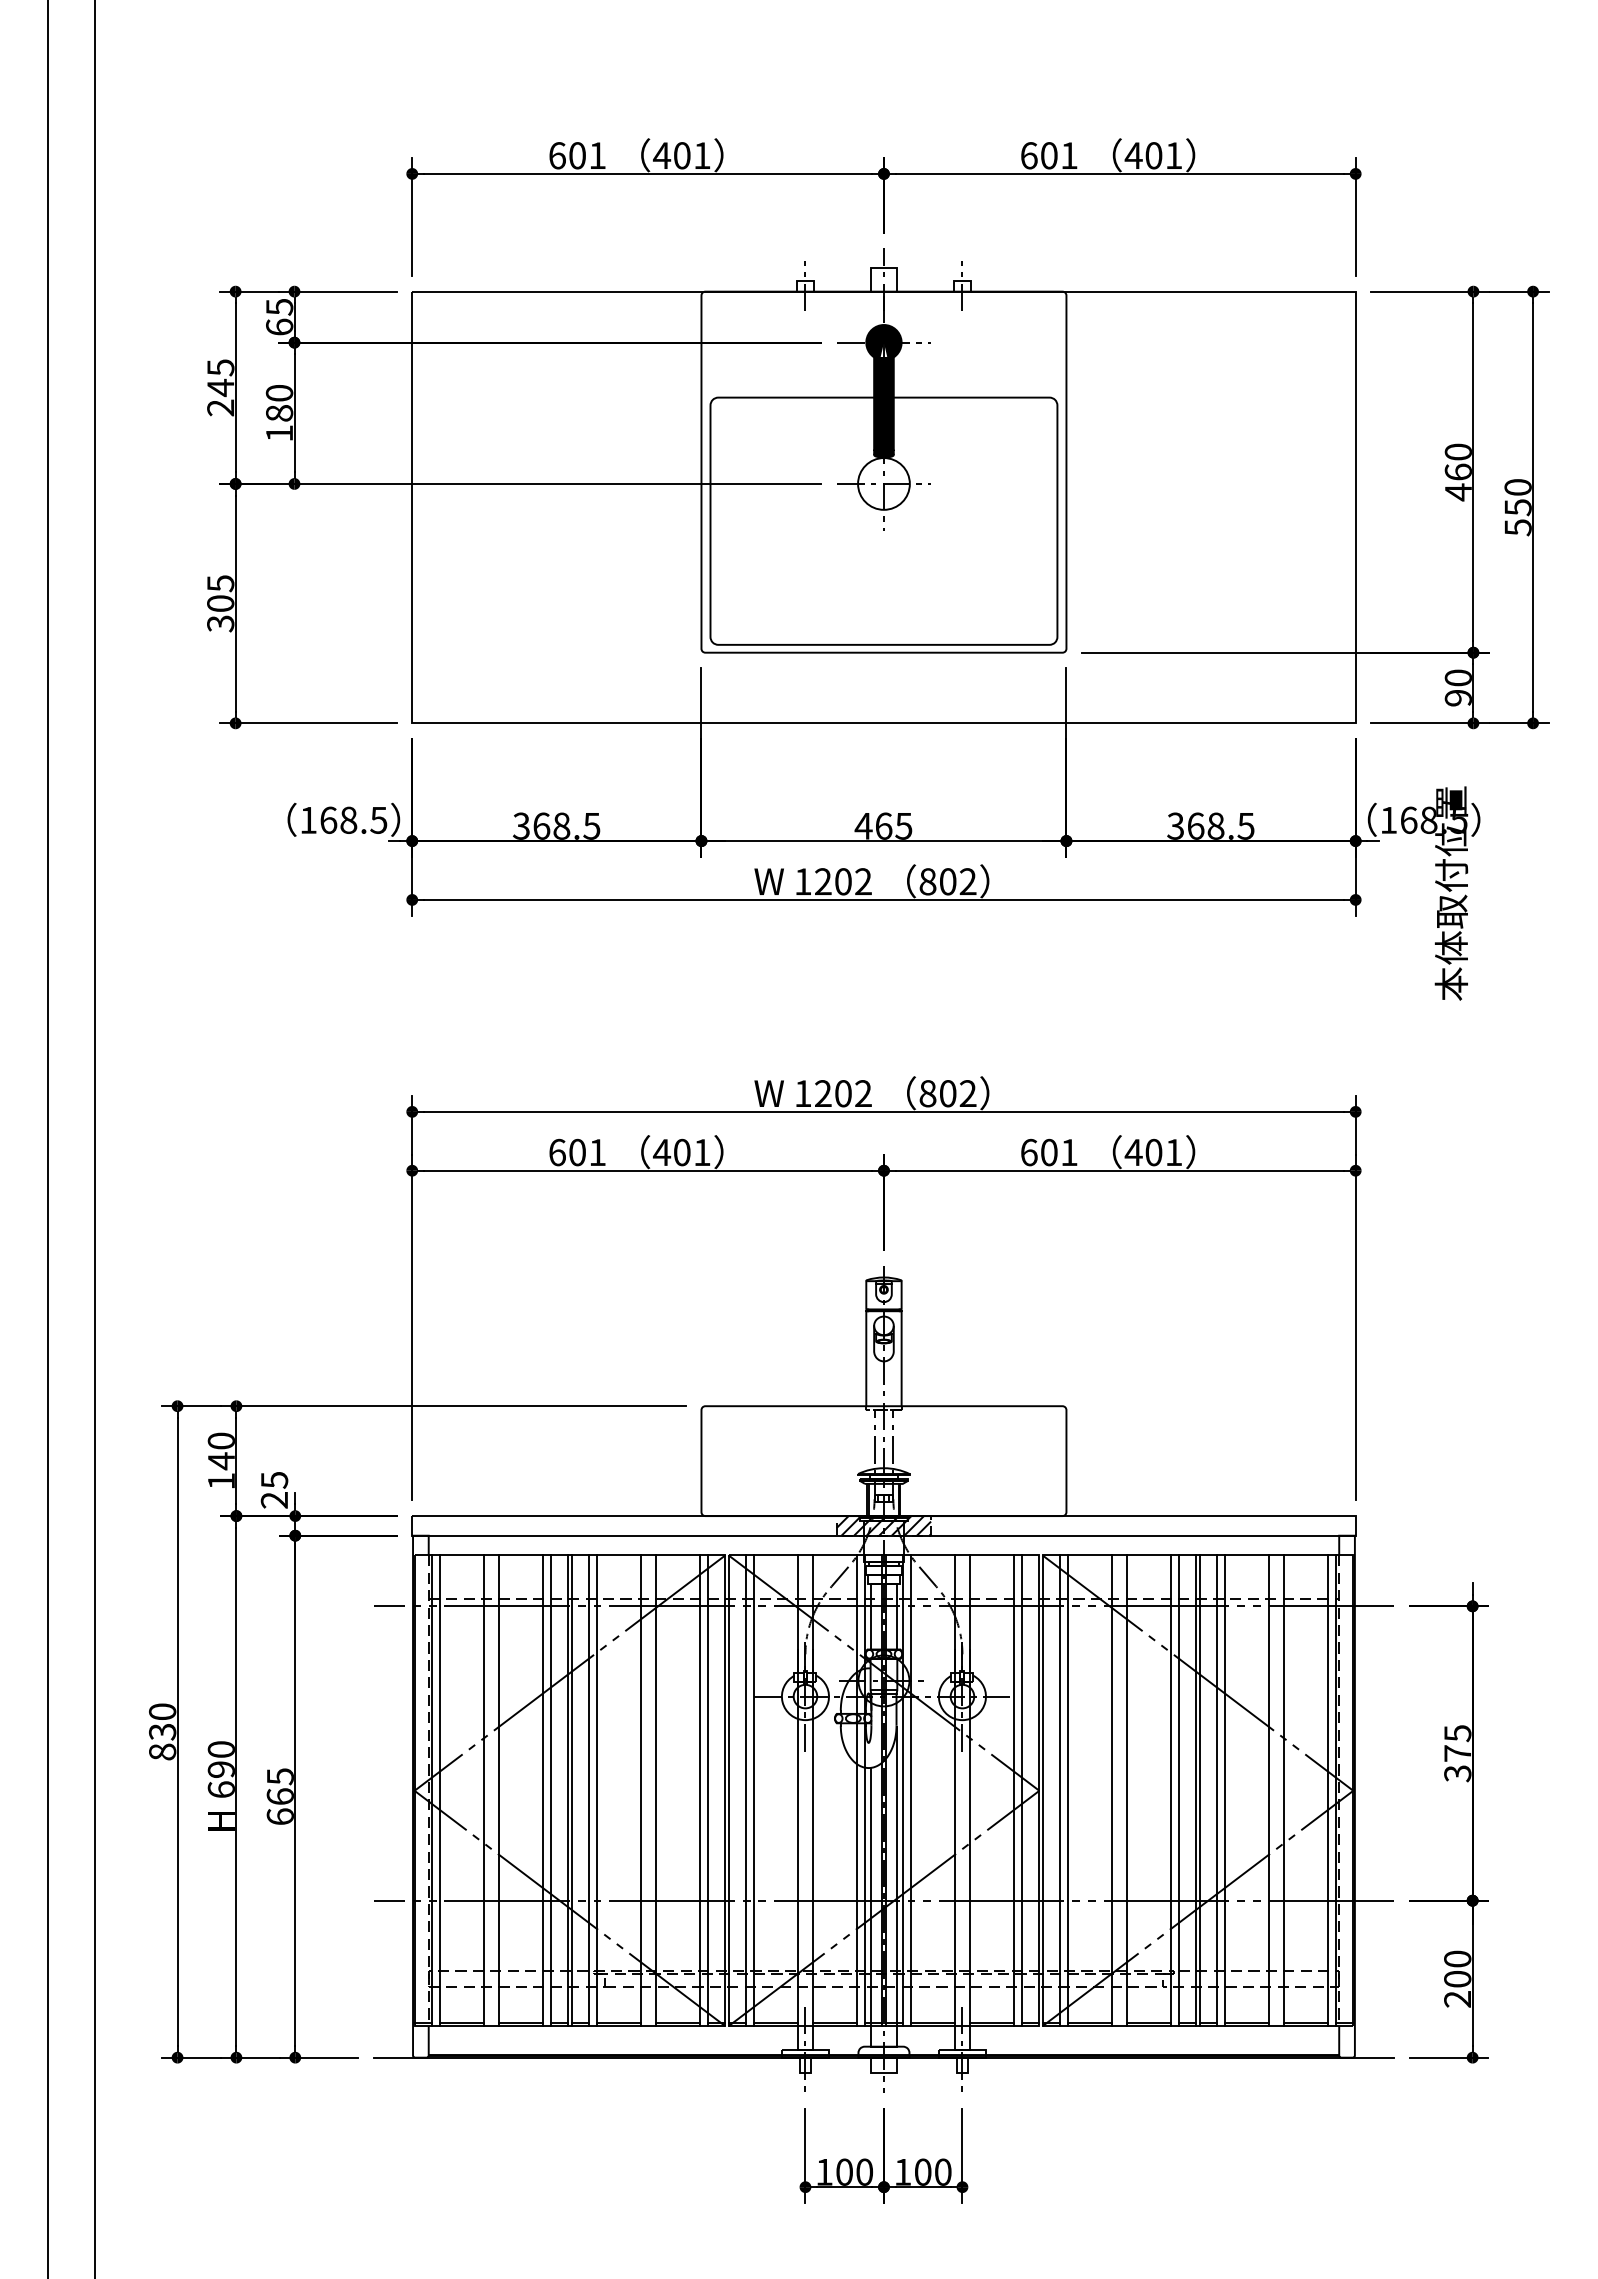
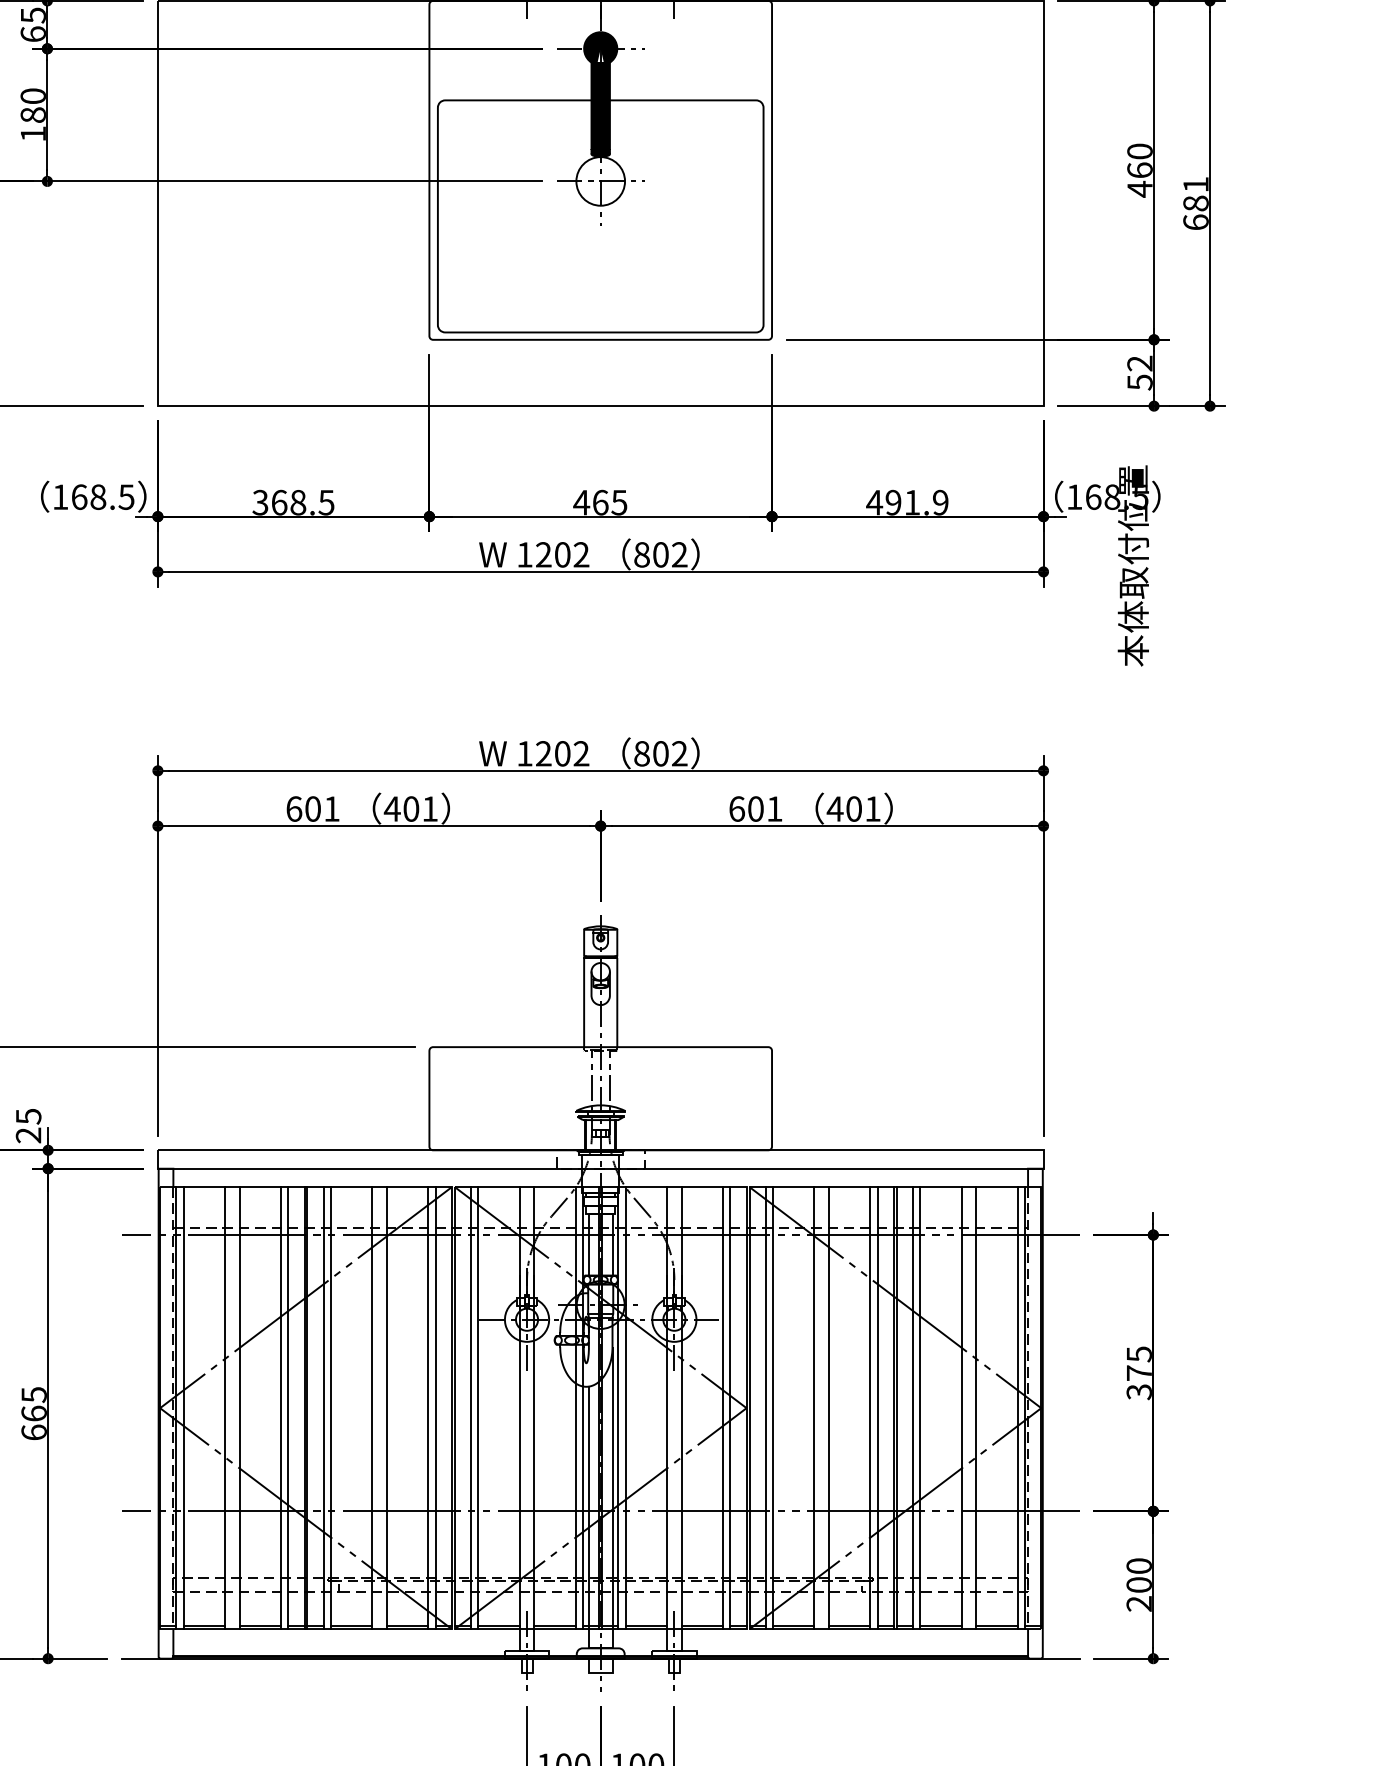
text: (1517, 507) -> (1195, 203), 550 -> 681
text: (1457, 687) -> (1139, 372), 90 -> 52
text: (1210, 825) -> (907, 502), 368.5 -> 491.9
hatch: (883, 1525) -> (600, 1159), removed

